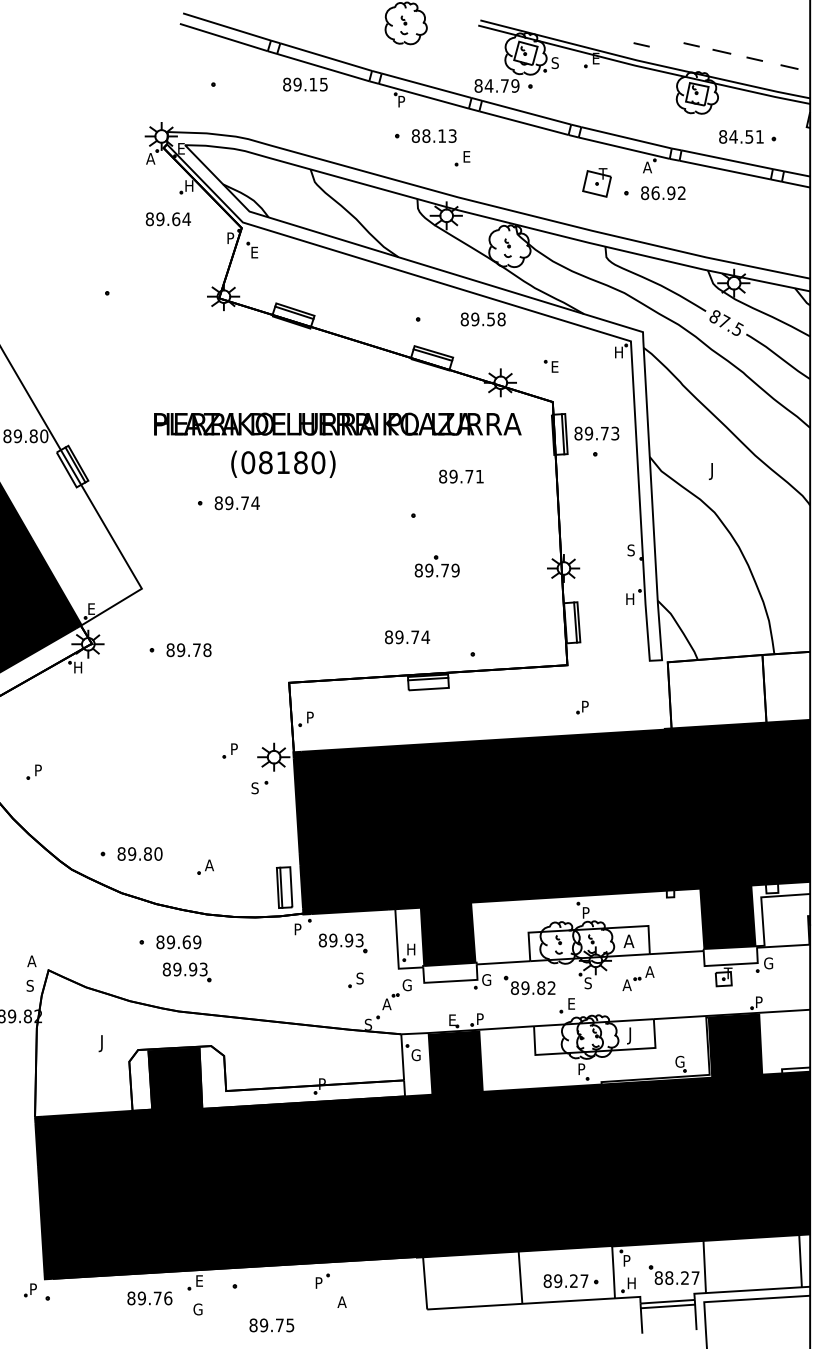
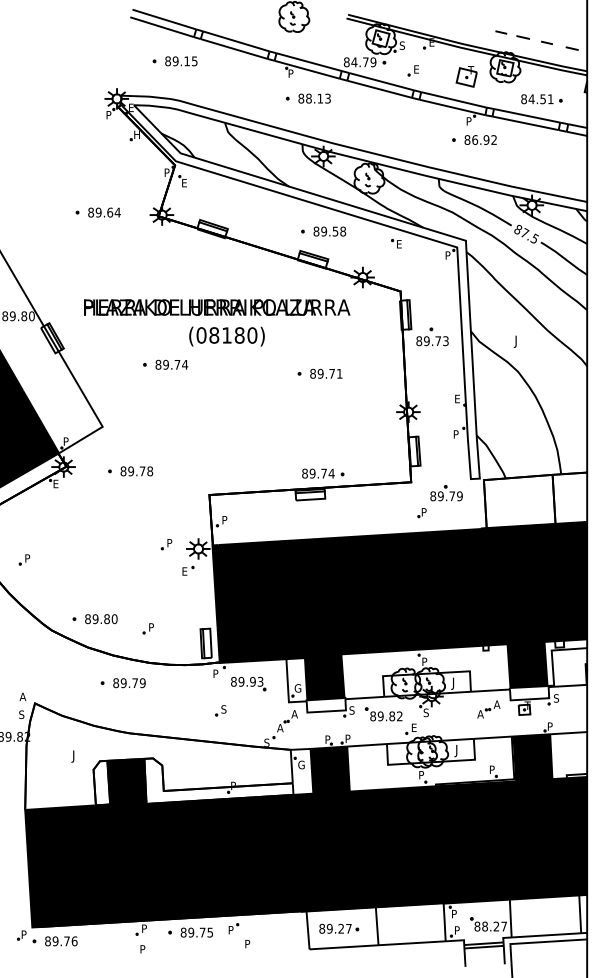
line: (641, 44) -> (464, 32), removed
text: (305, 84) -> (181, 61), moved
text: (150, 158) -> (108, 114), A -> P
part: (462, 158) -> (413, 70), moved
text: (647, 167) -> (469, 121), A -> P
part: (596, 182) -> (466, 76), moved
text: (167, 219) -> (103, 212), moved
text: (482, 319) -> (329, 231), moved
text: (619, 352) -> (448, 255), H -> P
part: (550, 366) -> (396, 243), moved
text: (337, 423) -> (216, 307), moved
text: (596, 433) -> (432, 341), moved
text: (283, 463) -> (227, 336), moved
text: (461, 476) -> (326, 373), moved
text: (630, 550) -> (456, 399), S -> E
part: (436, 566) -> (446, 493), moved
text: (630, 598) -> (456, 433), H -> P
text: (91, 608) -> (66, 441), E -> P
text: (407, 637) -> (318, 473), moved
text: (78, 667) -> (56, 483), H -> E
text: (254, 788) -> (184, 571), S -> E
text: (209, 865) -> (151, 627), A -> P
text: (186, 942) -> (135, 683), 89.69 -> 89.79
text: (628, 942) -> (455, 683), A -> J
text: (410, 949) -> (297, 688), H -> G
text: (768, 963) -> (556, 698), G -> S
part: (186, 972) -> (135, 705), removed
part: (638, 978) -> (488, 709), moved
text: (486, 979) -> (352, 710), G -> S
part: (355, 980) -> (220, 710), moved
text: (406, 985) -> (294, 714), G -> A
text: (452, 1019) -> (327, 739), E -> P
text: (679, 1061) -> (492, 769), G -> P
text: (199, 1280) -> (144, 928), E -> P
part: (570, 1280) -> (338, 928), moved
text: (632, 1283) -> (458, 930), H -> P
text: (149, 1298) -> (61, 941), moved
text: (341, 1301) -> (247, 943), A -> P
text: (197, 1309) -> (143, 949), G -> P
text: (271, 1325) -> (196, 932), moved

